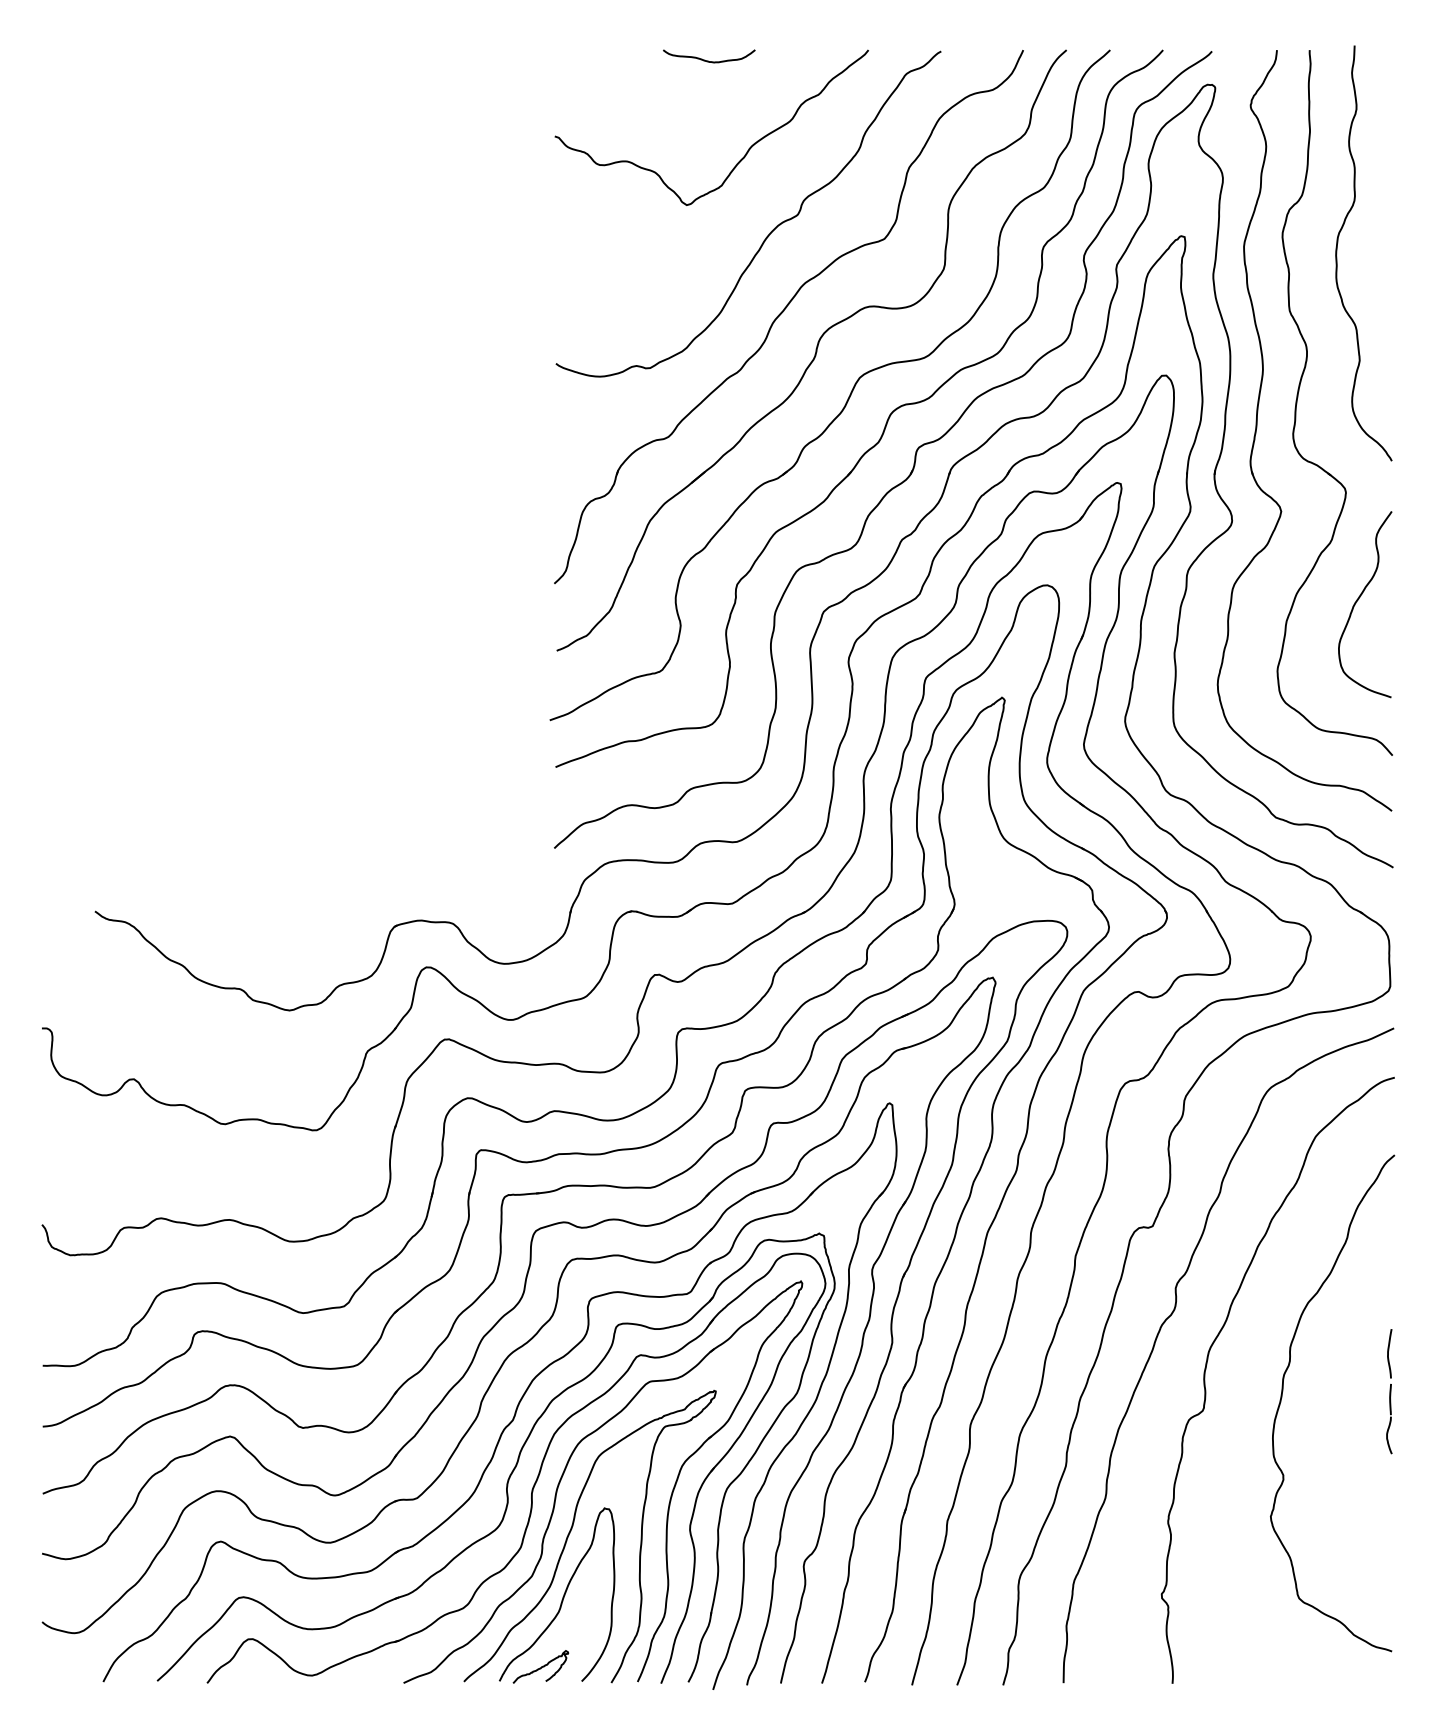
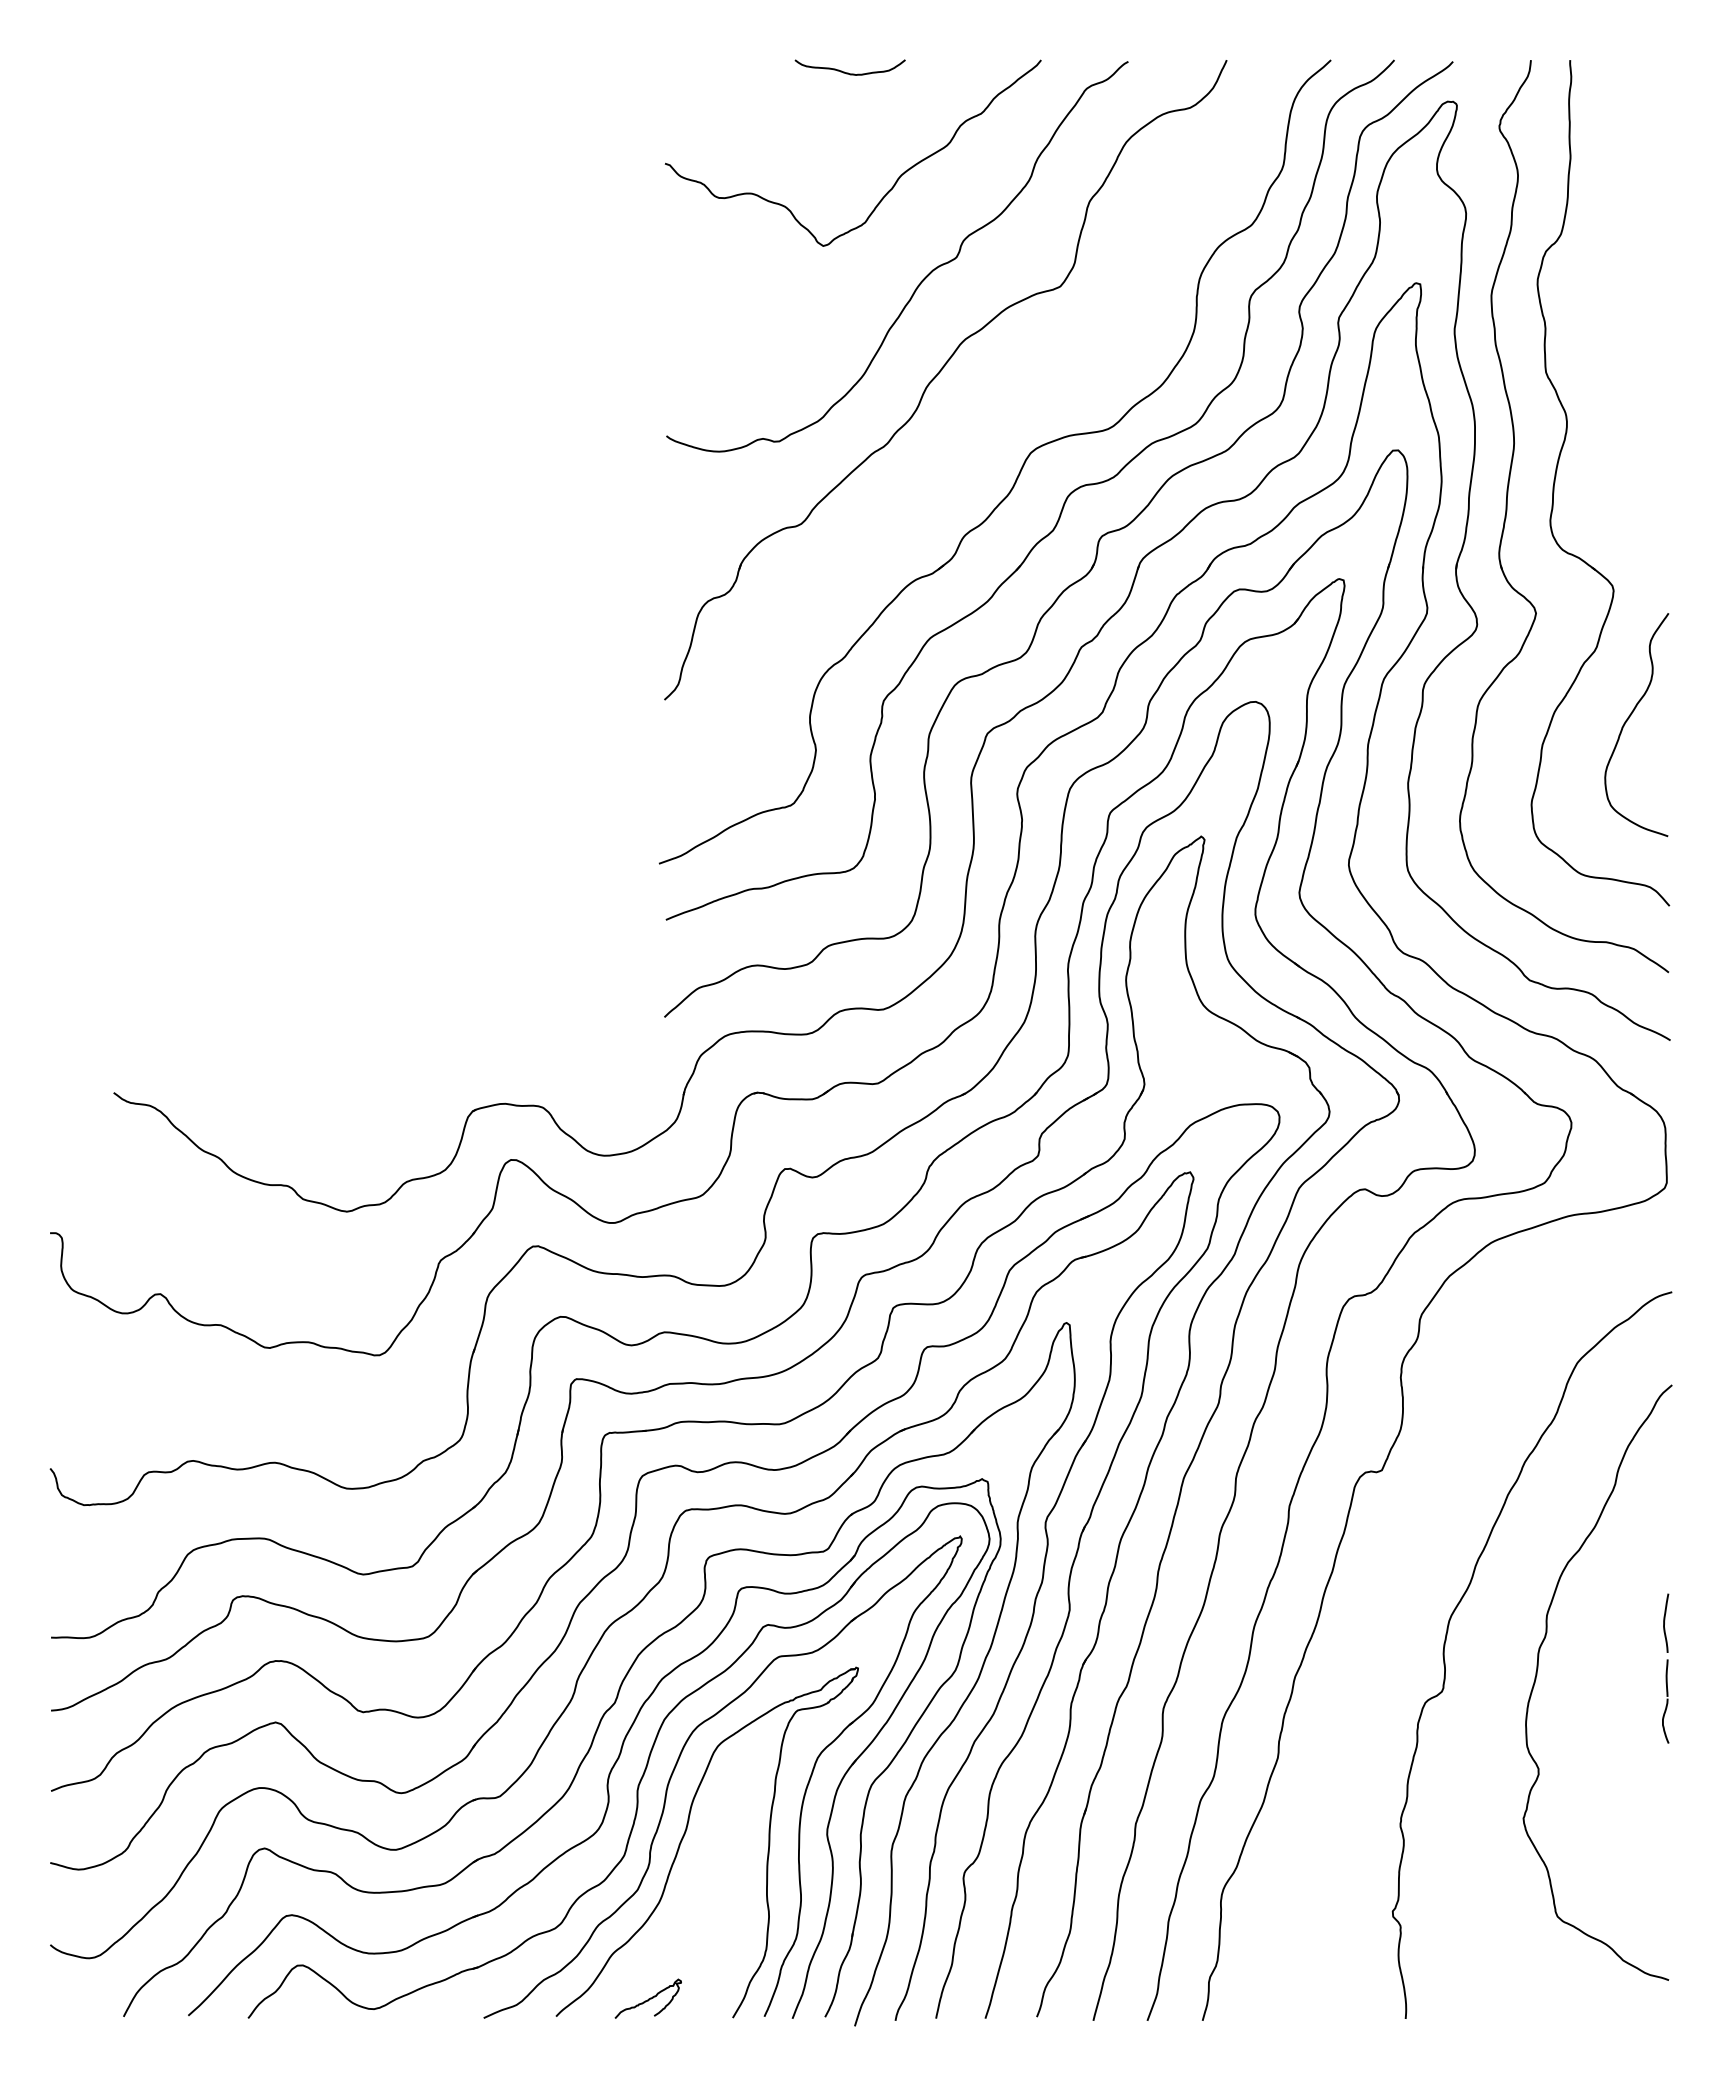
curve: (1337, 249) -> (1603, 299), removed
part: (812, 349) -> (973, 419), removed
curve: (1172, 1314) -> (1405, 1576), removed
curve: (562, 1596) -> (674, 1914), removed

